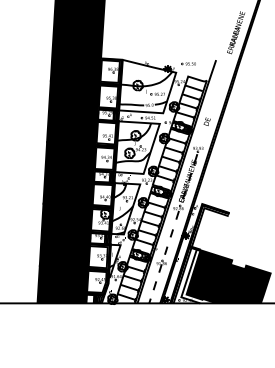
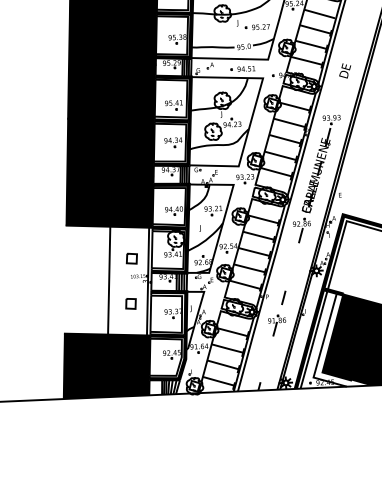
line: (171, 233) -> (291, 267), removed
fill: (65, 236) -> (107, 280), removed
line: (154, 285) -> (266, 359), removed

